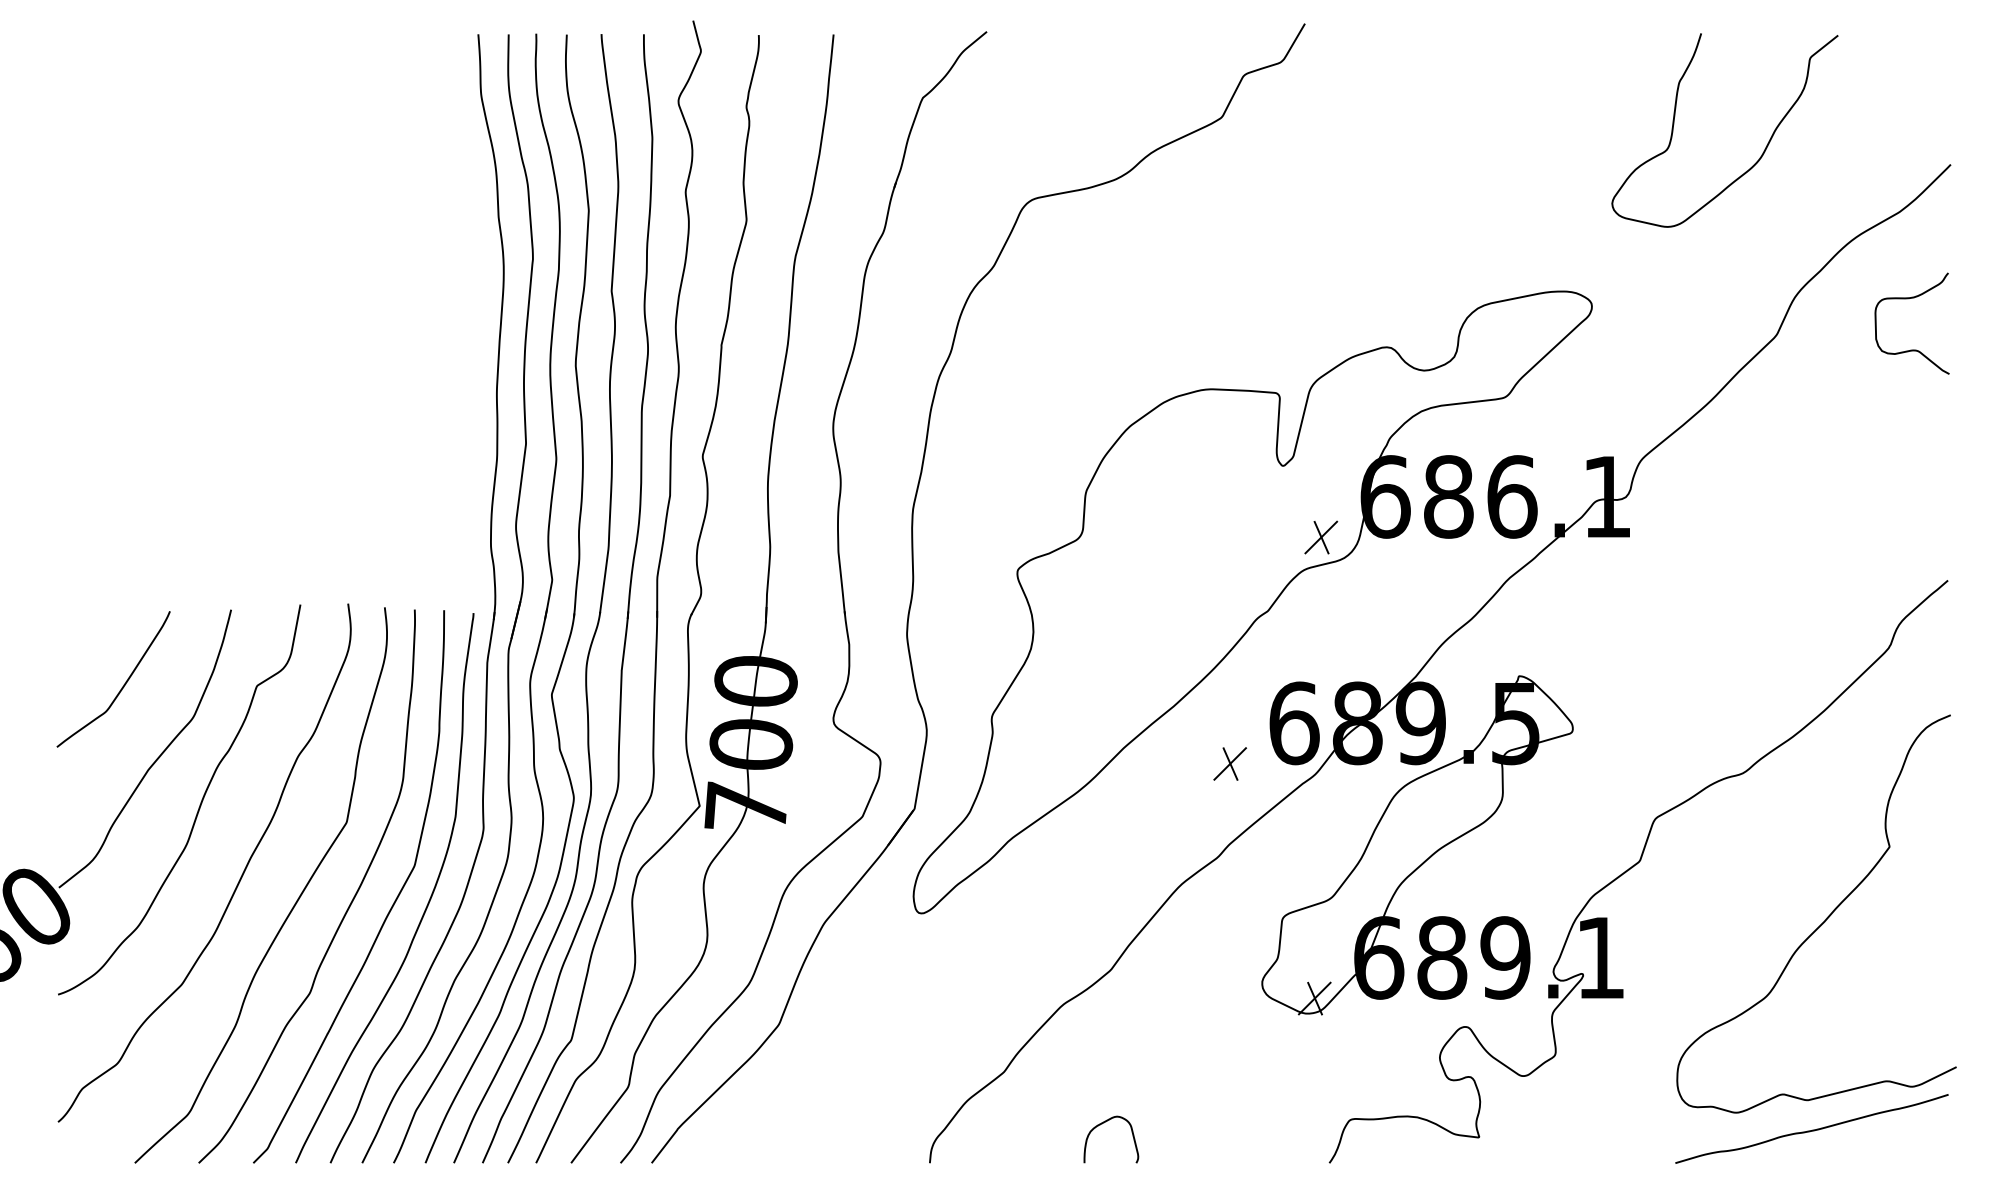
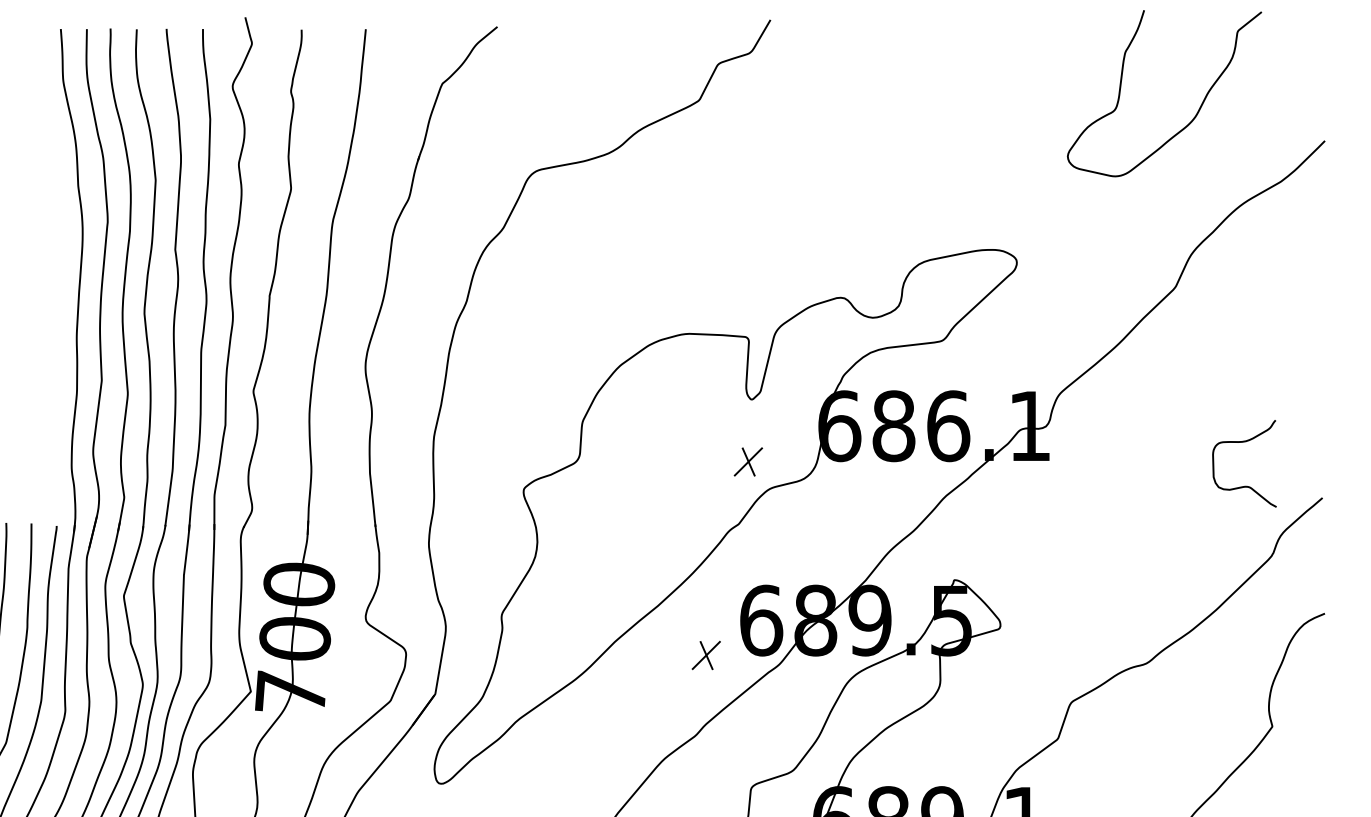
curve: (1762, 152) -> (1196, 112), moved
curve: (1908, 299) -> (1241, 443), moved
part: (1321, 537) -> (748, 461), moved

